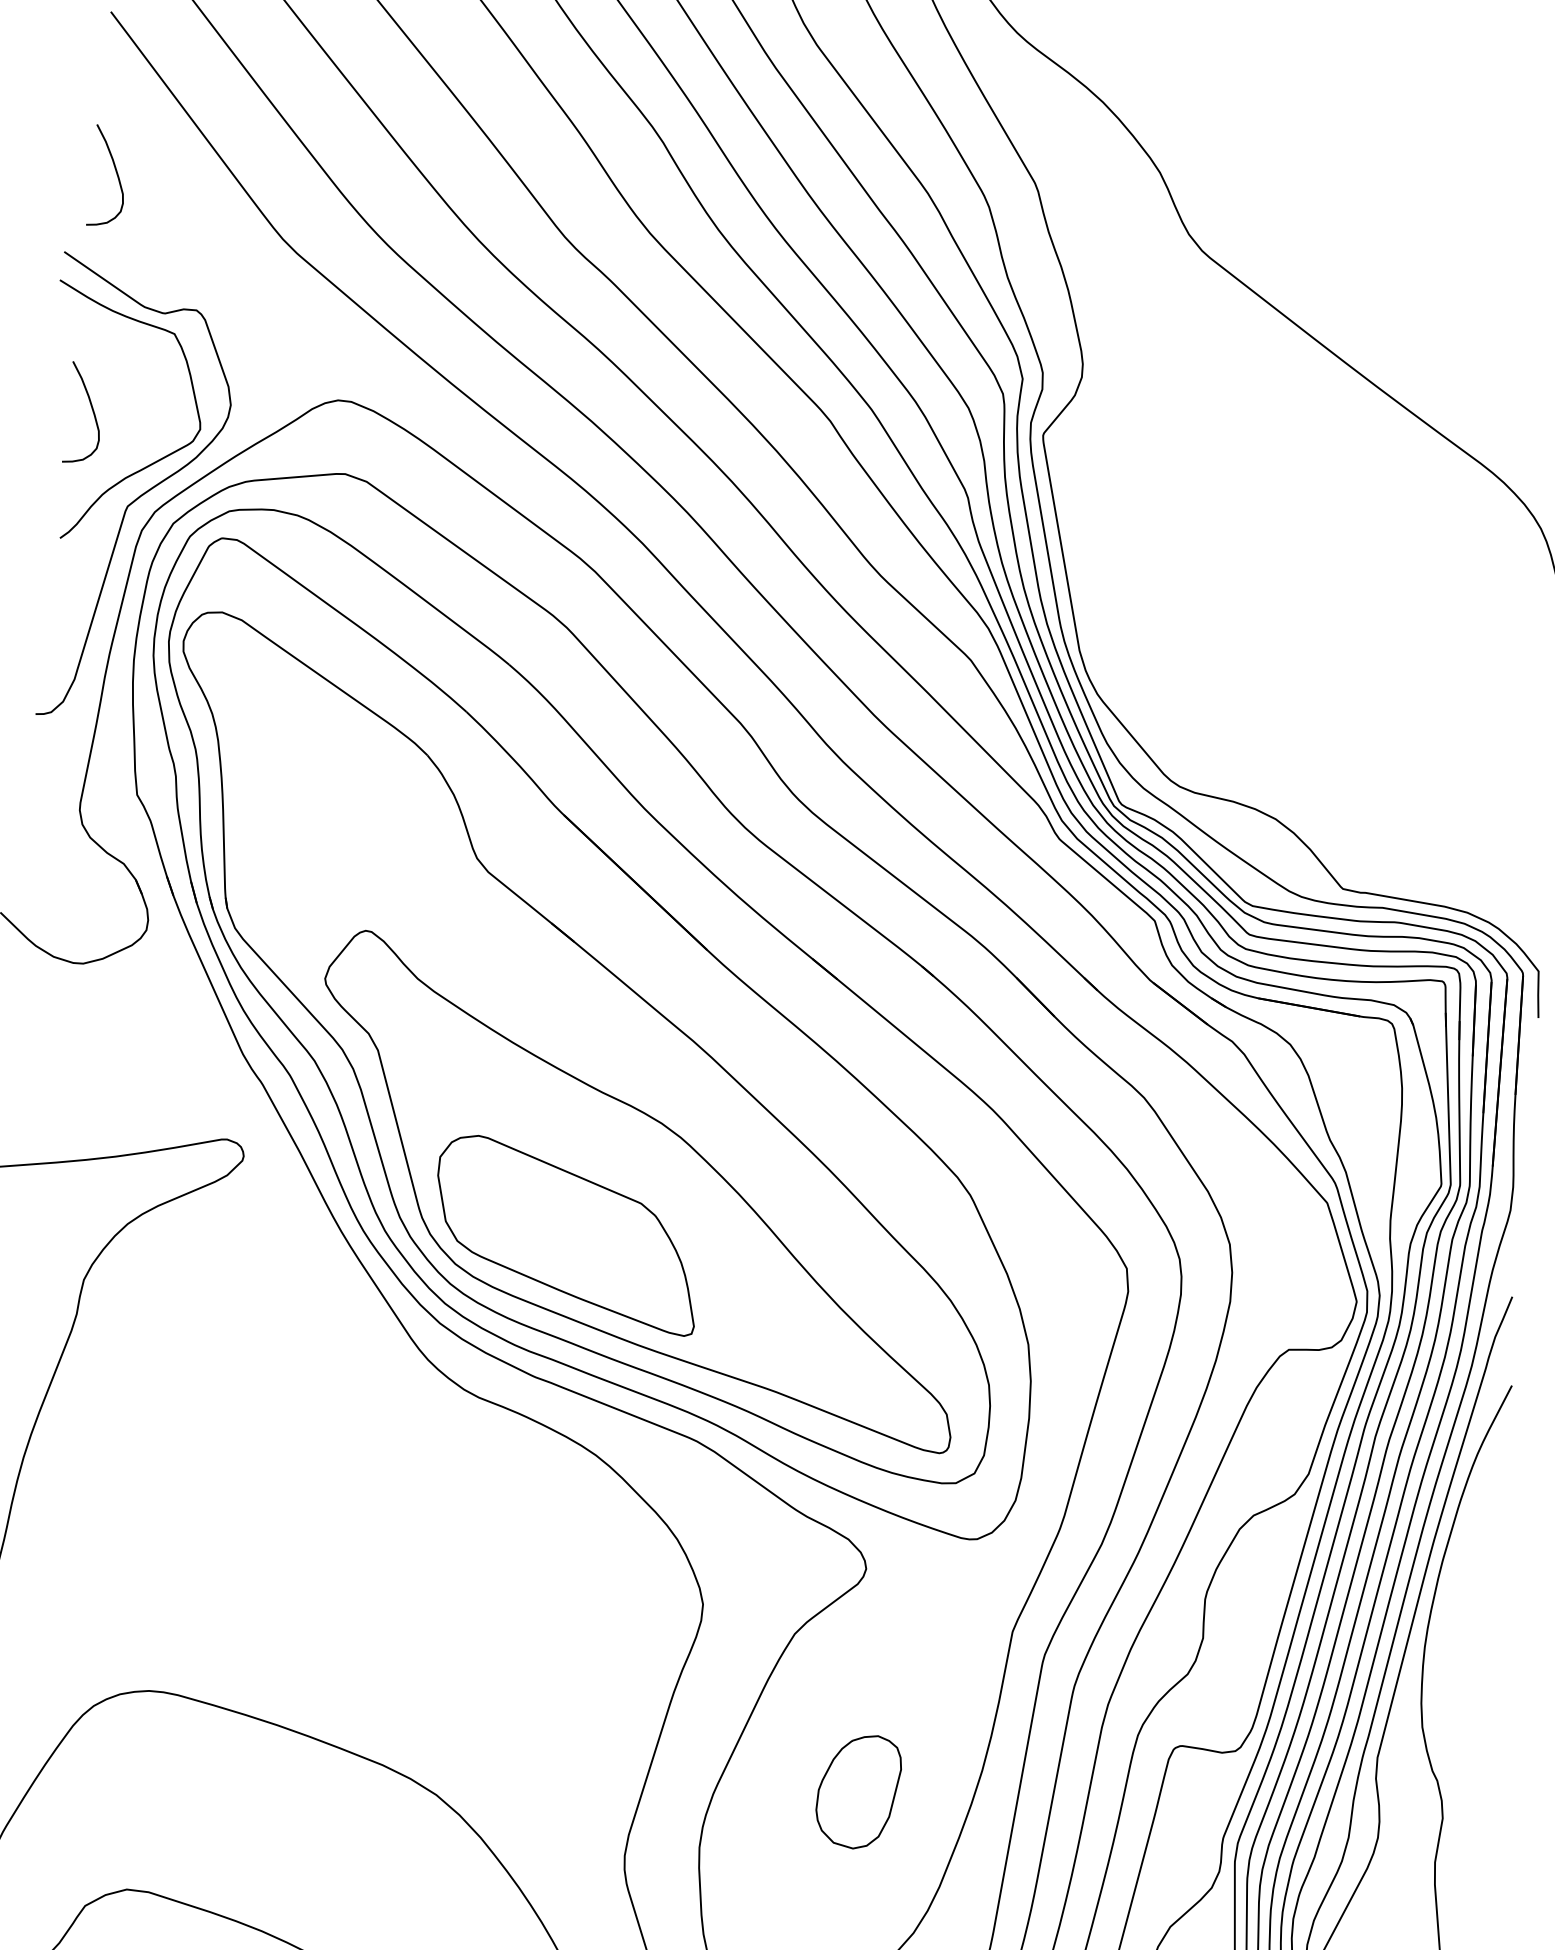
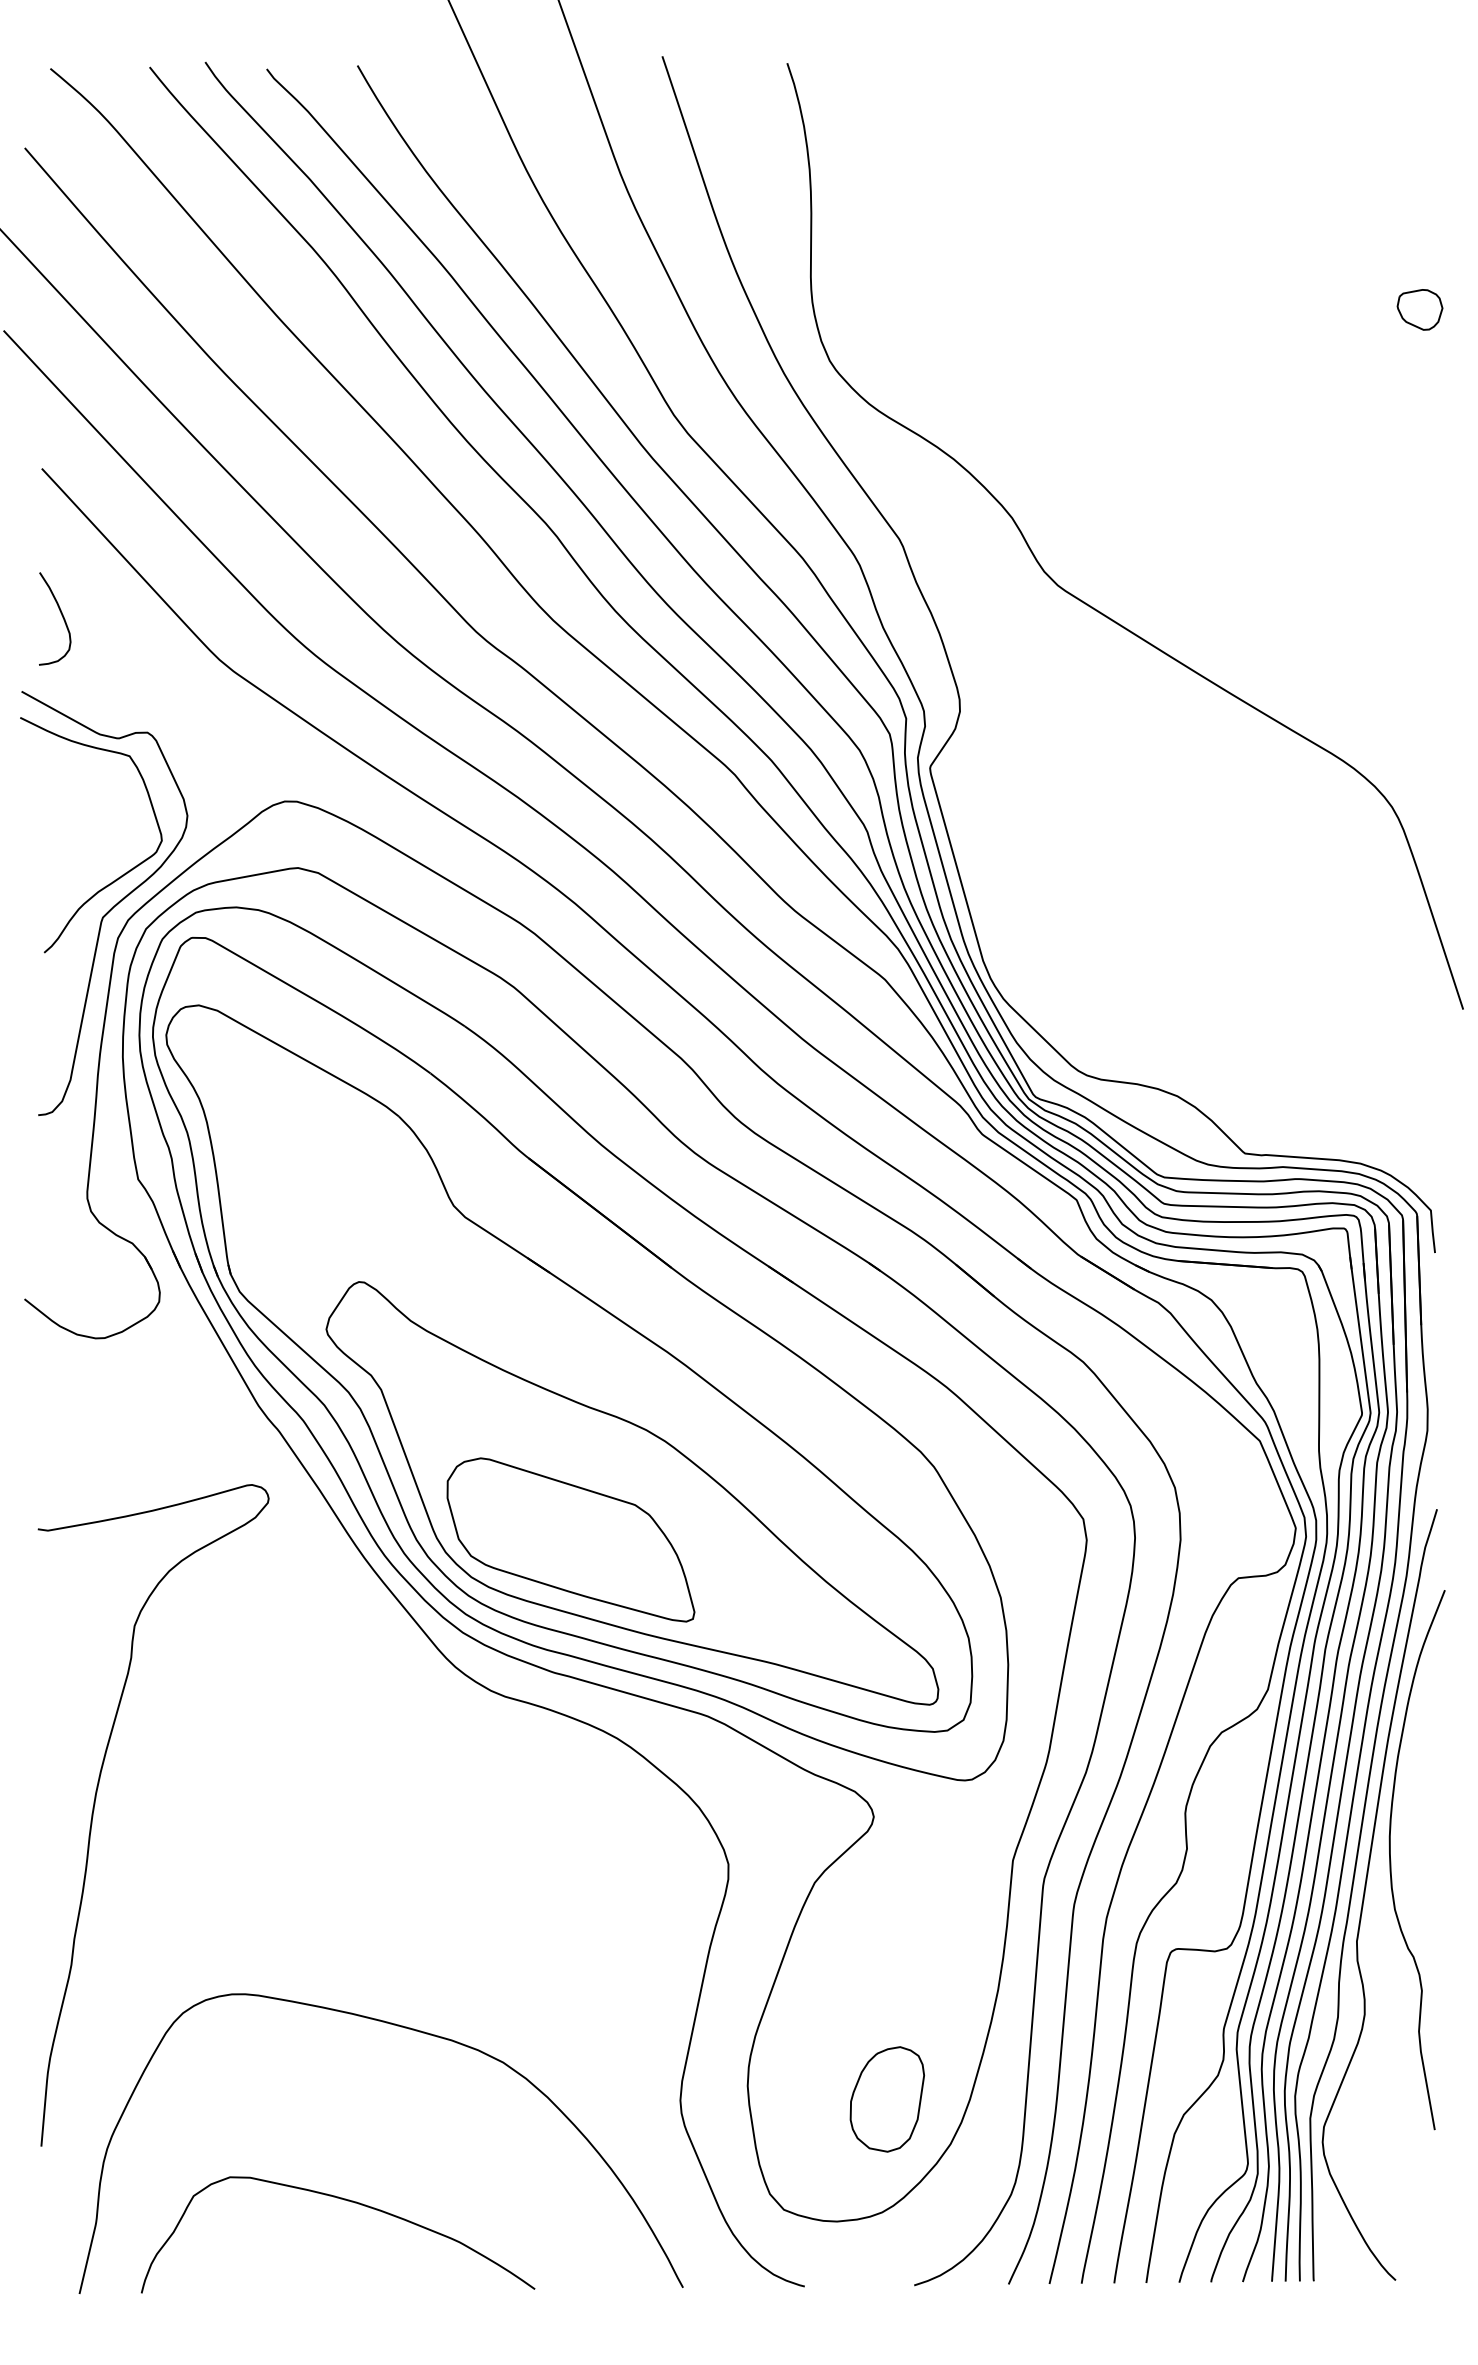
curve: (91, 410) -> (61, 833), removed
part: (857, 1791) -> (886, 2099), moved

